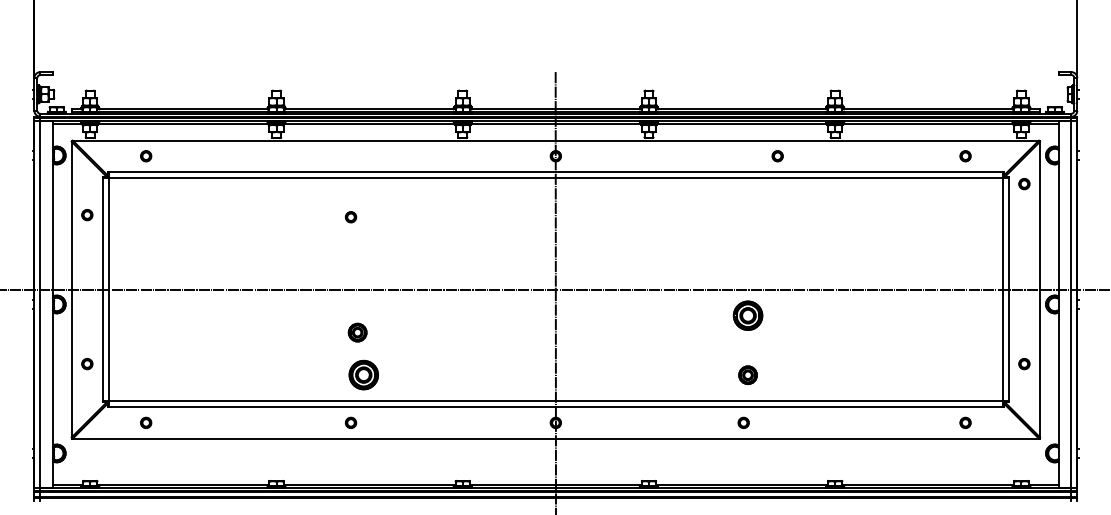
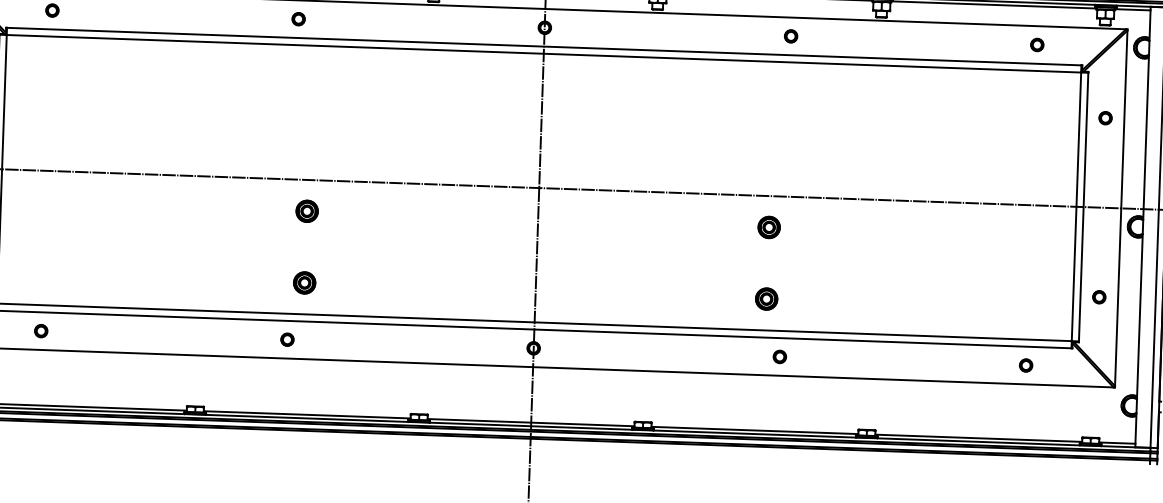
part: (777, 156) -> (790, 36), moved
part: (1024, 184) -> (1105, 118), moved
part: (350, 217) -> (298, 19), moved
part: (747, 315) -> (768, 227), size x0.62
part: (357, 332) -> (306, 211), moved
part: (363, 375) -> (304, 283), size x0.62
part: (743, 422) -> (779, 356), moved

